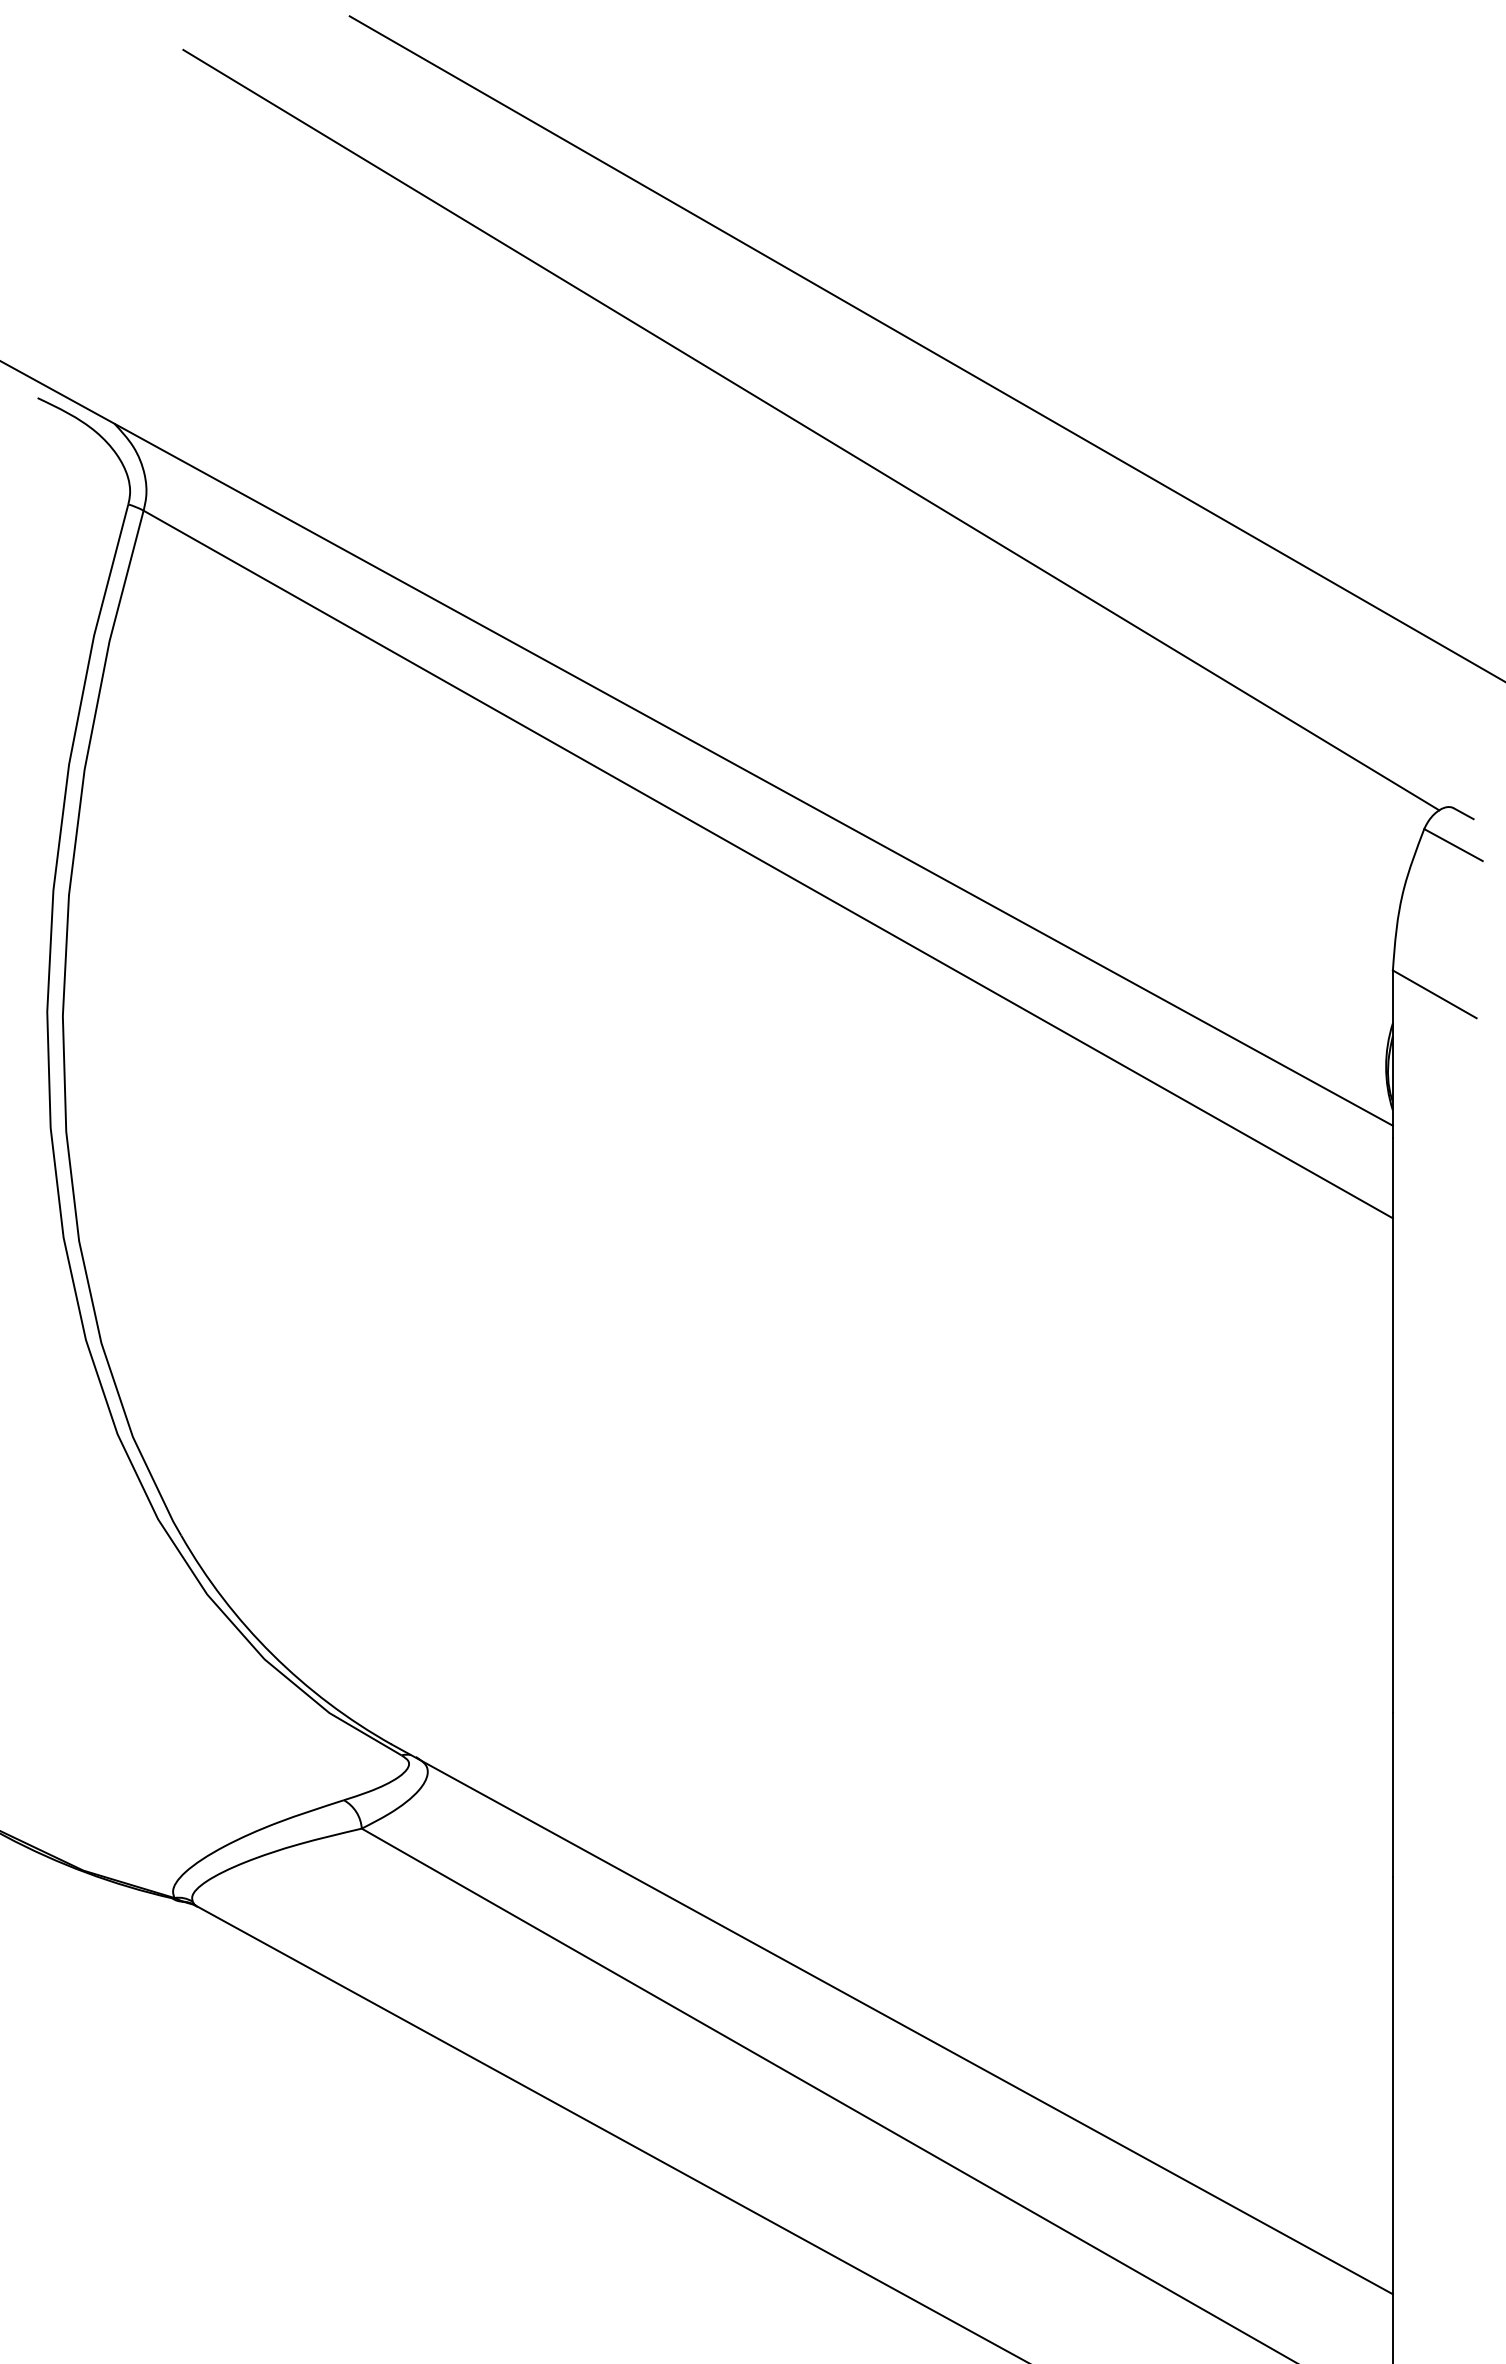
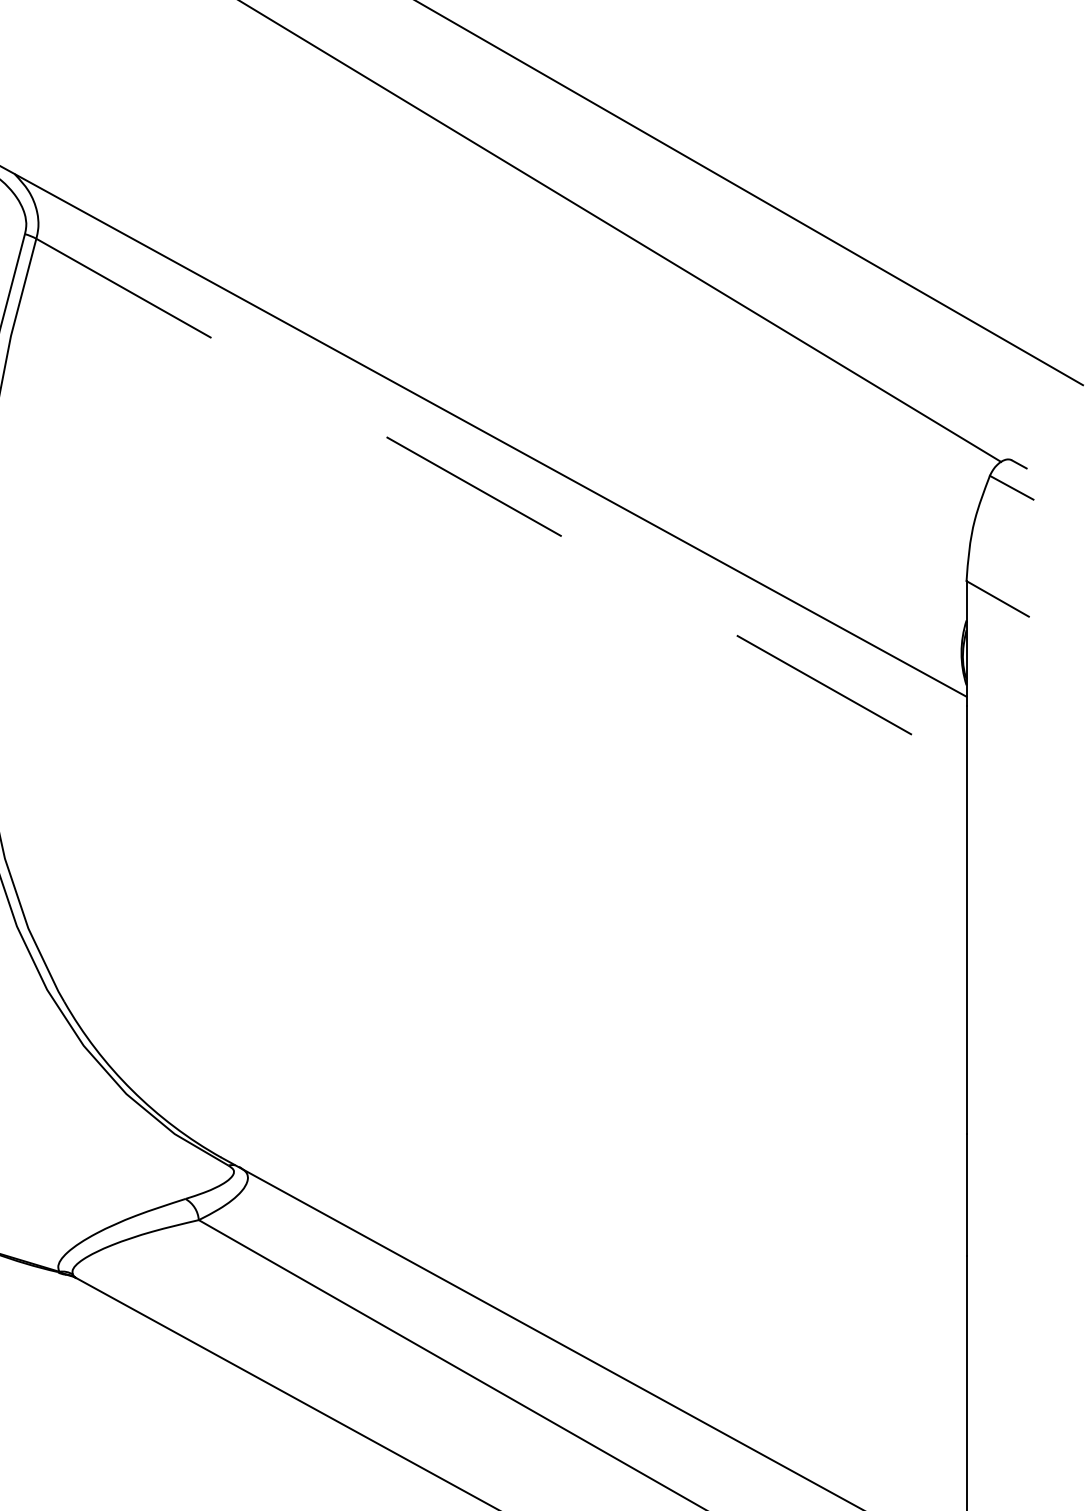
line: (768, 864) -> (501, 502), solid -> dashed

